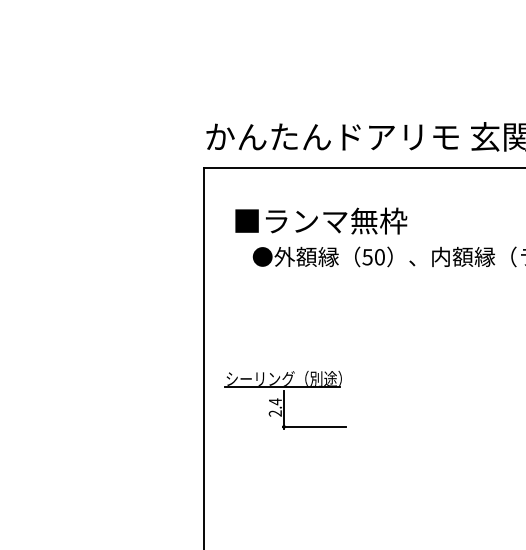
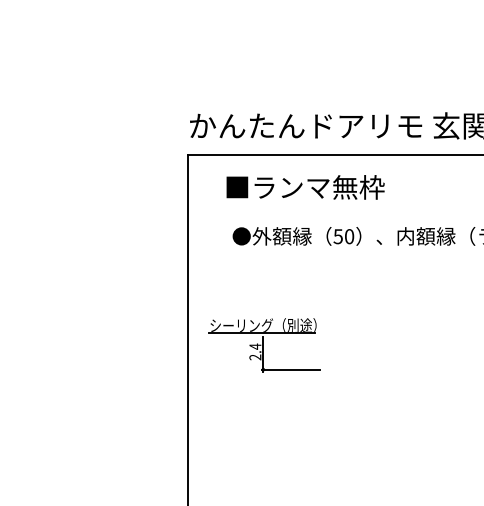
text: (321, 221) -> (305, 187), moved
part: (285, 400) -> (264, 345), moved

